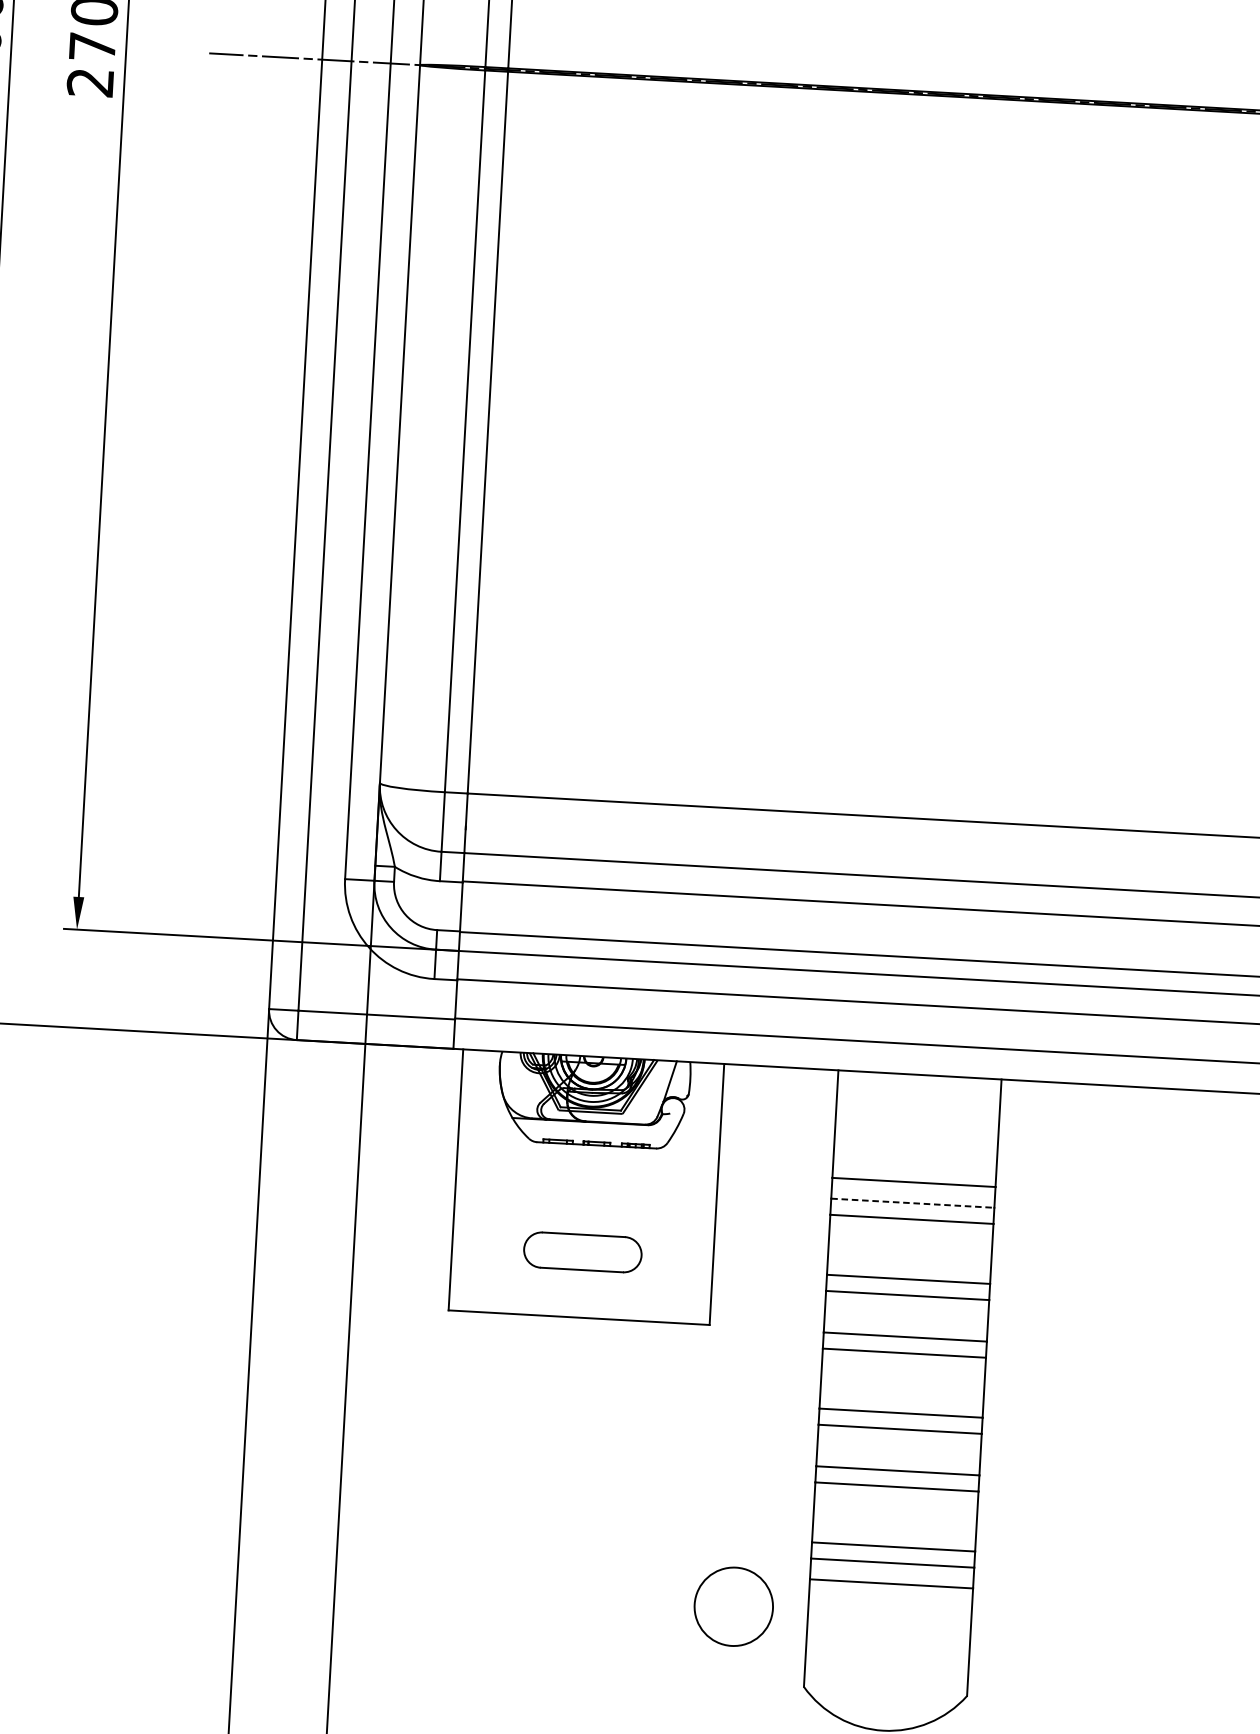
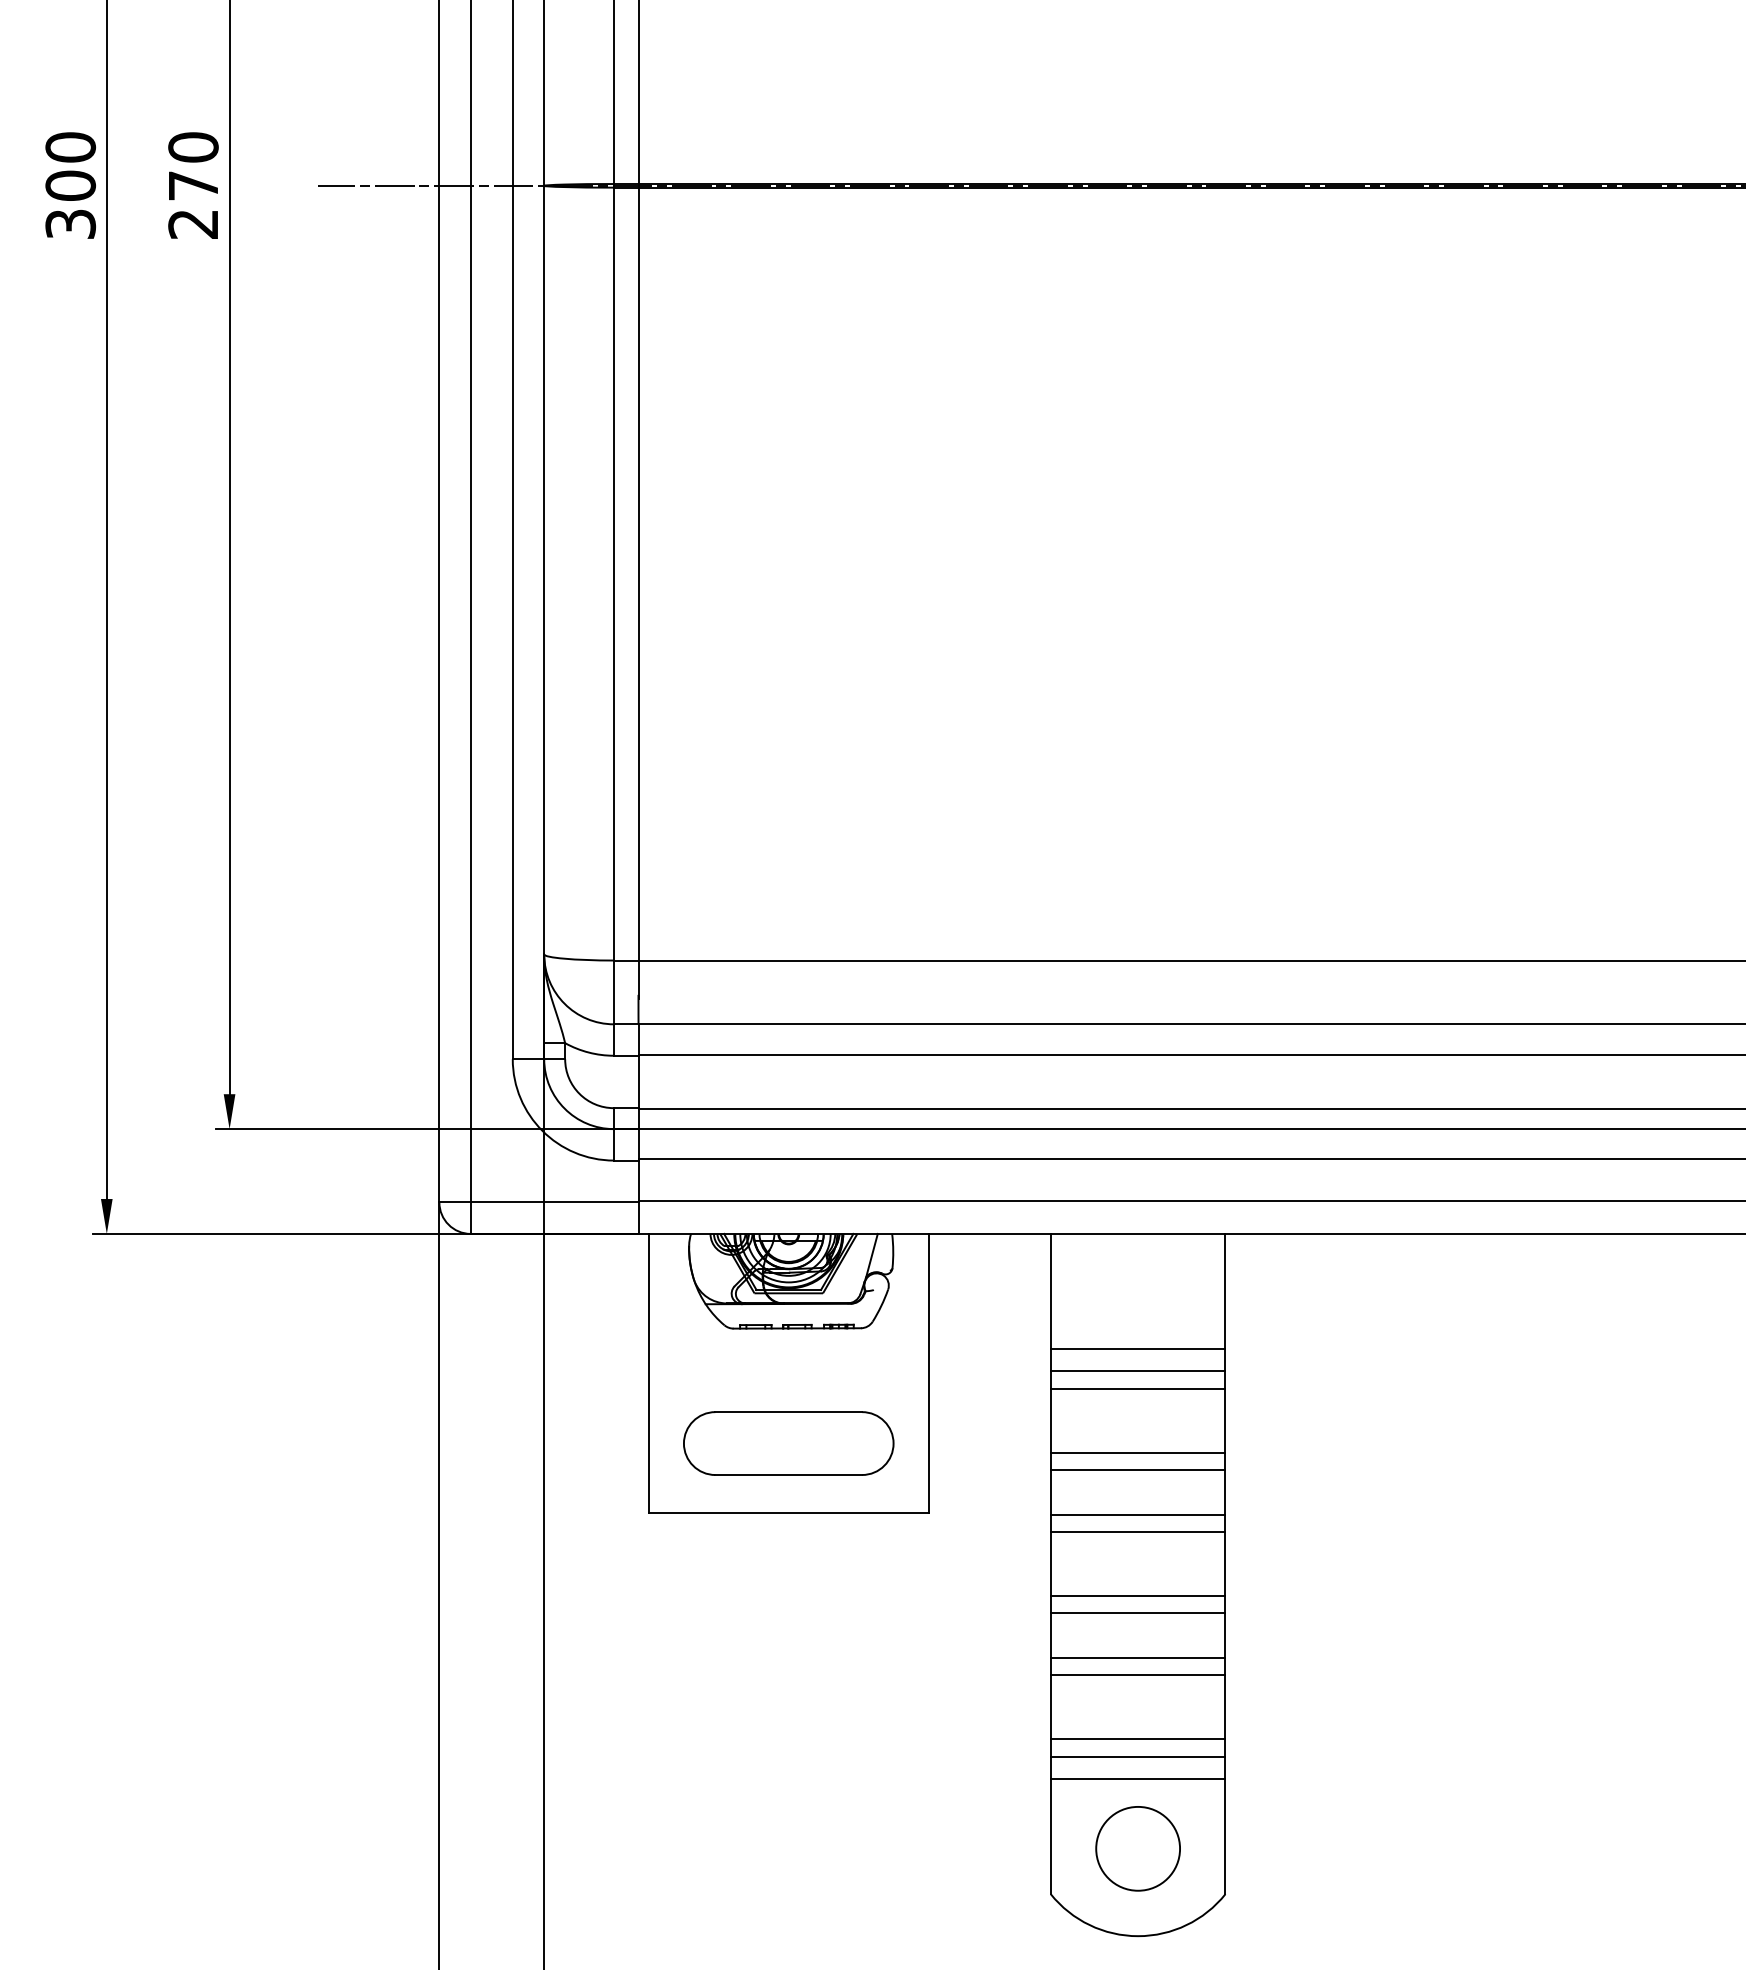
line: (913, 1203) -> (1138, 1371), dashed -> solid
part: (582, 1252) -> (788, 1443), size x1.67
circle: (733, 1606) -> (1137, 1848), moved

